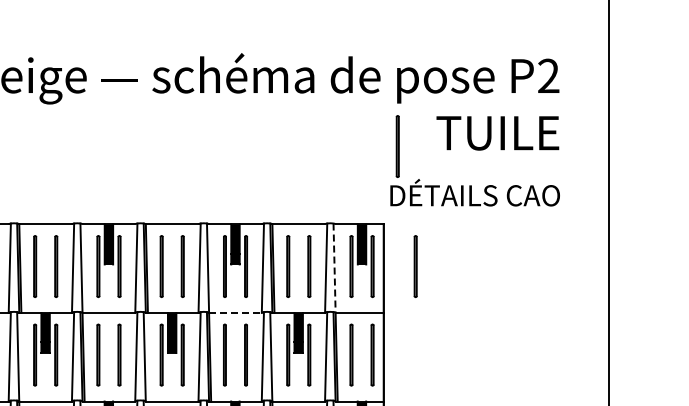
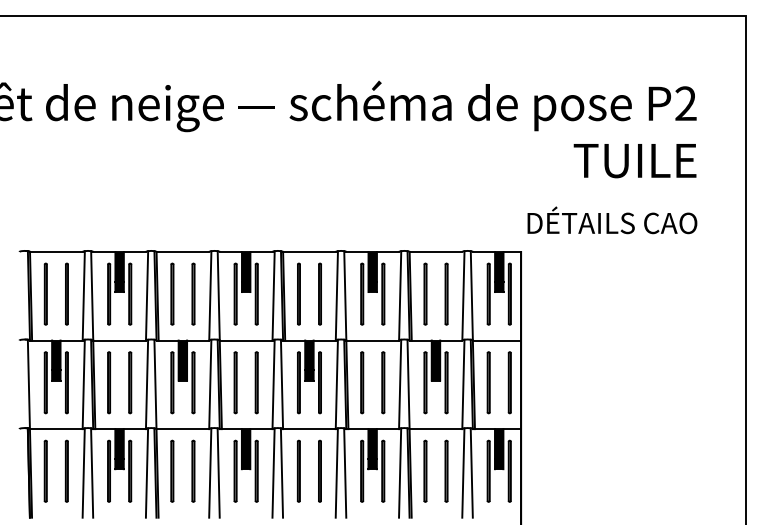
line: (397, 145) -> (534, 173), removed
line: (415, 265) -> (552, 293), removed
line: (334, 267) -> (471, 295), dashed -> solid
line: (236, 312) -> (373, 340), dashed -> solid

